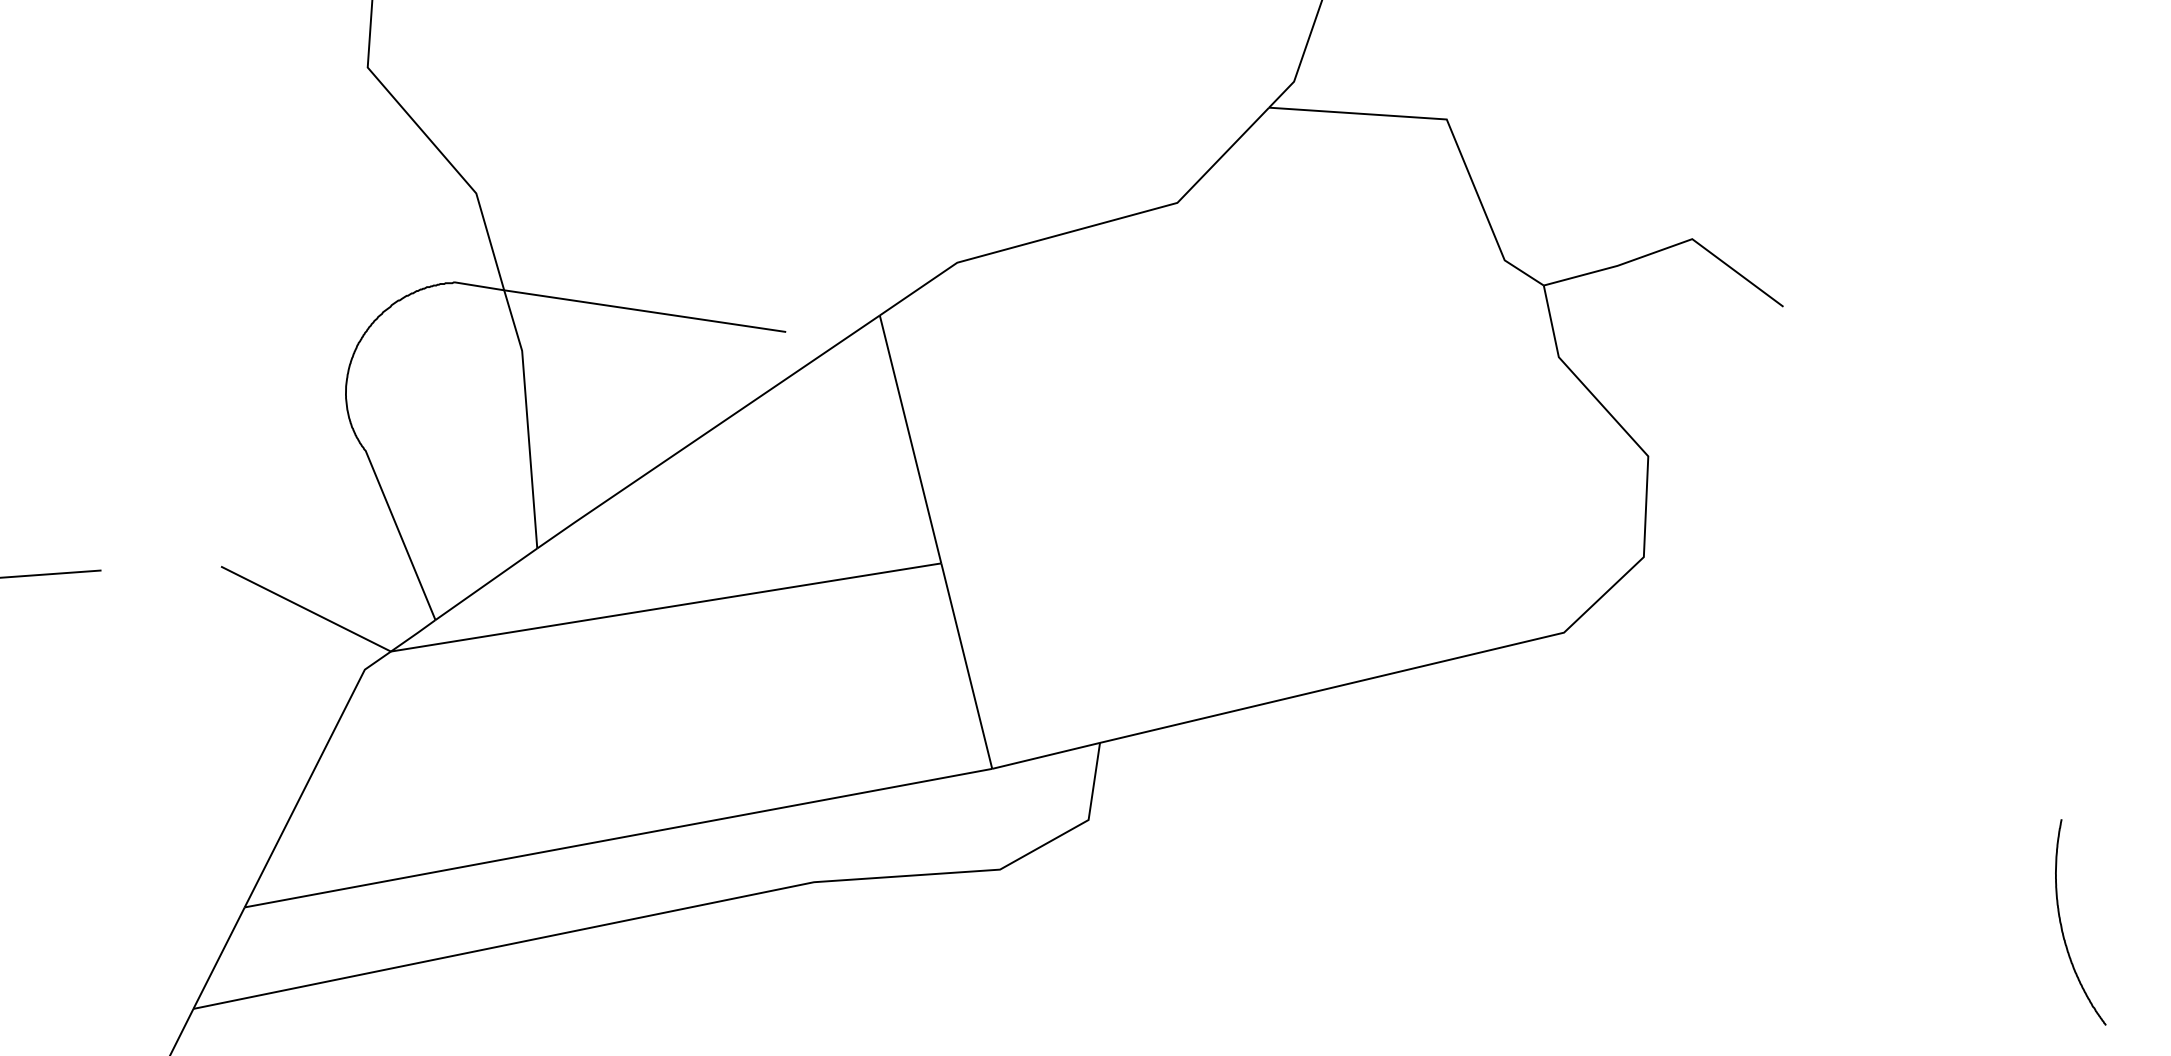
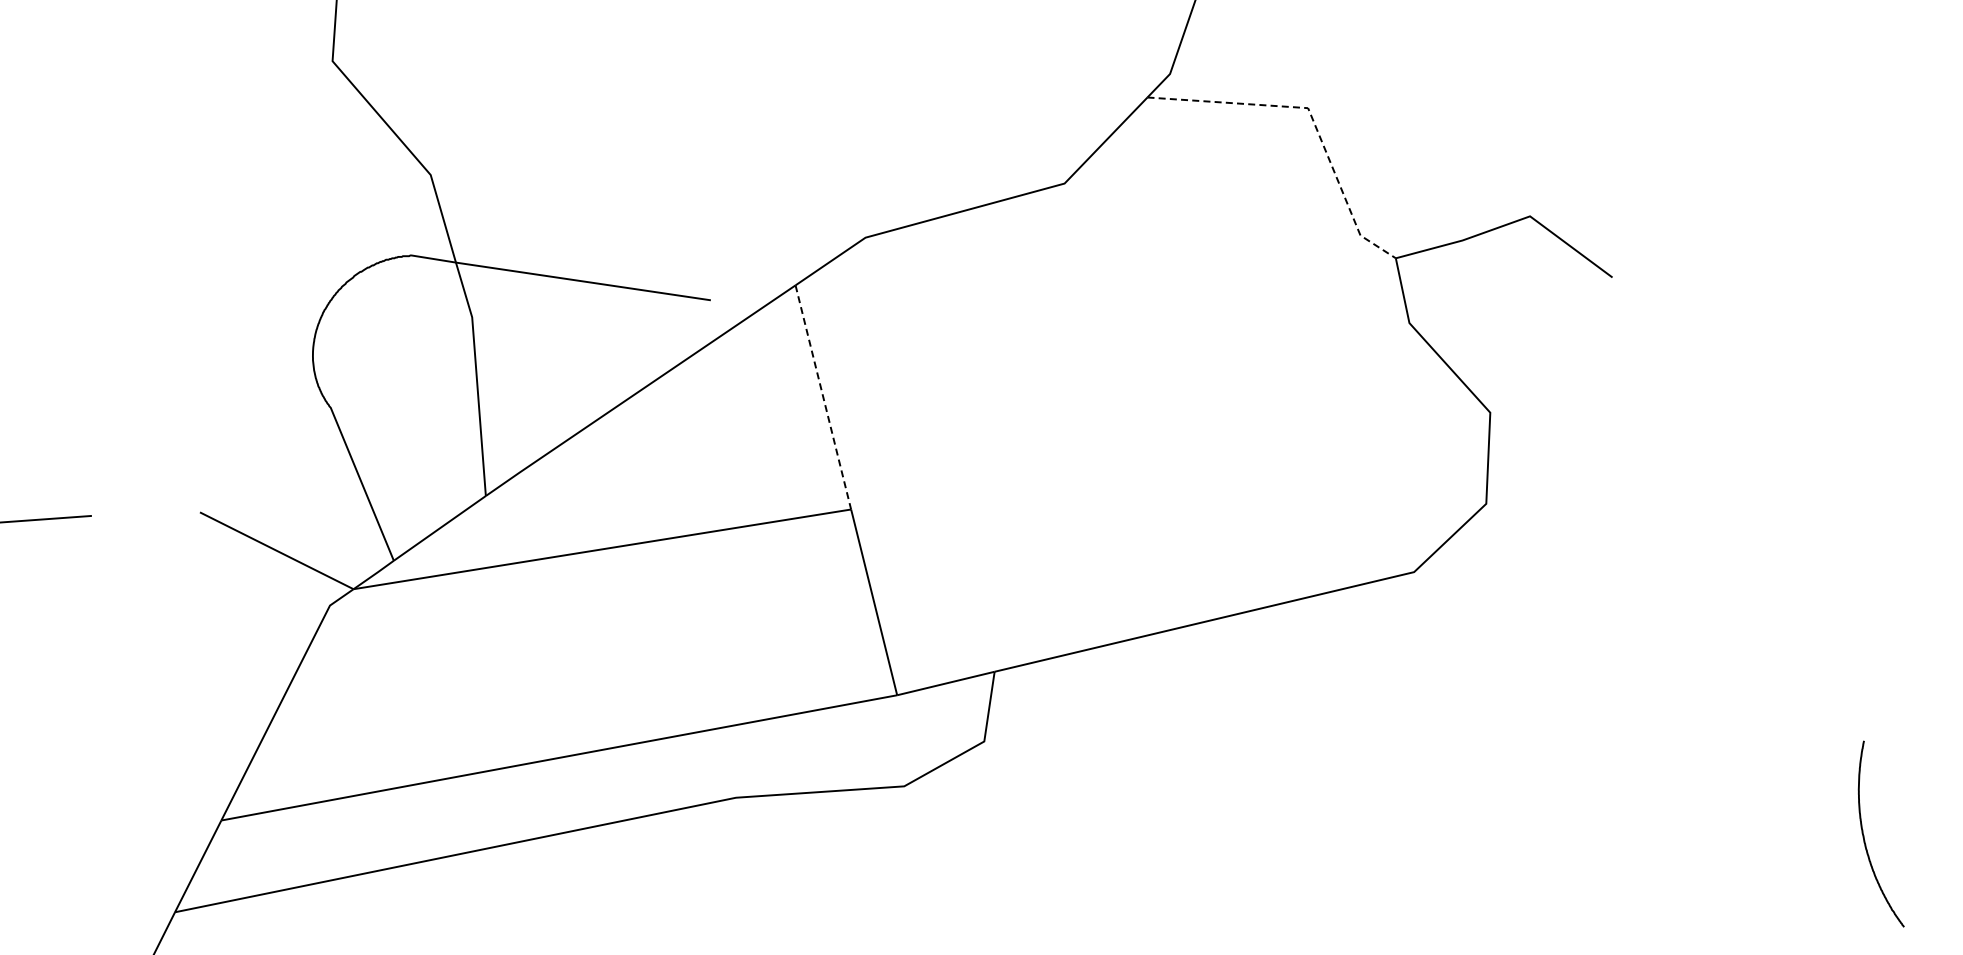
line: (1450, 129) -> (1311, 117), solid -> dashed
line: (910, 439) -> (823, 397), solid -> dashed

